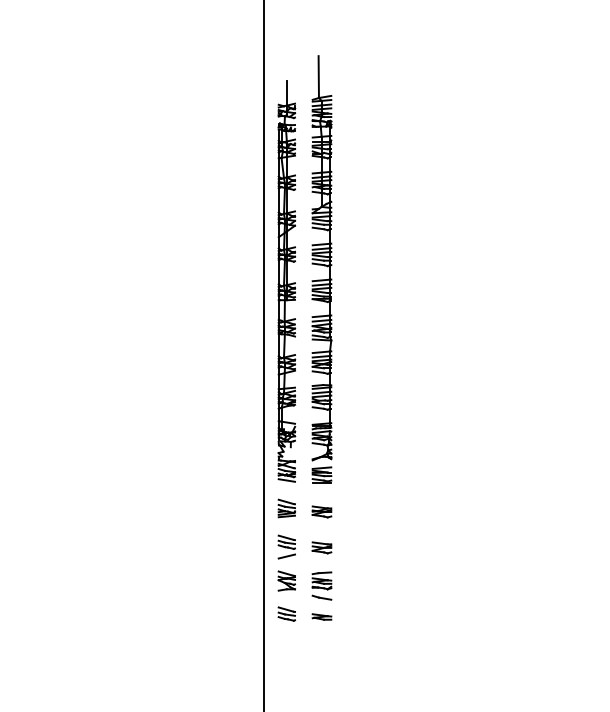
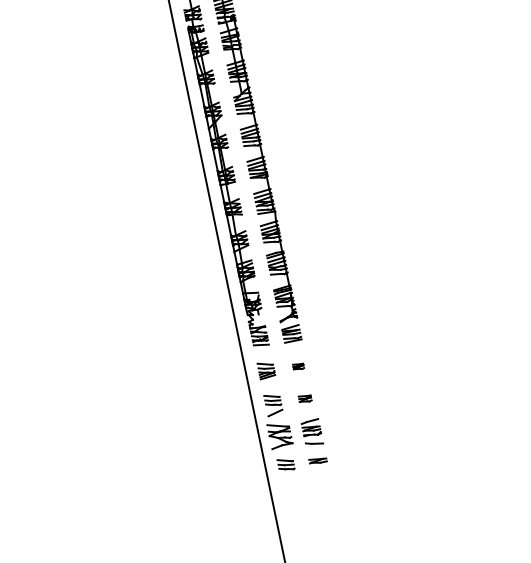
part: (321, 511) -> (298, 366), size x0.6
part: (321, 547) -> (304, 398), size x0.7
part: (286, 580) -> (279, 434), size x1.4

